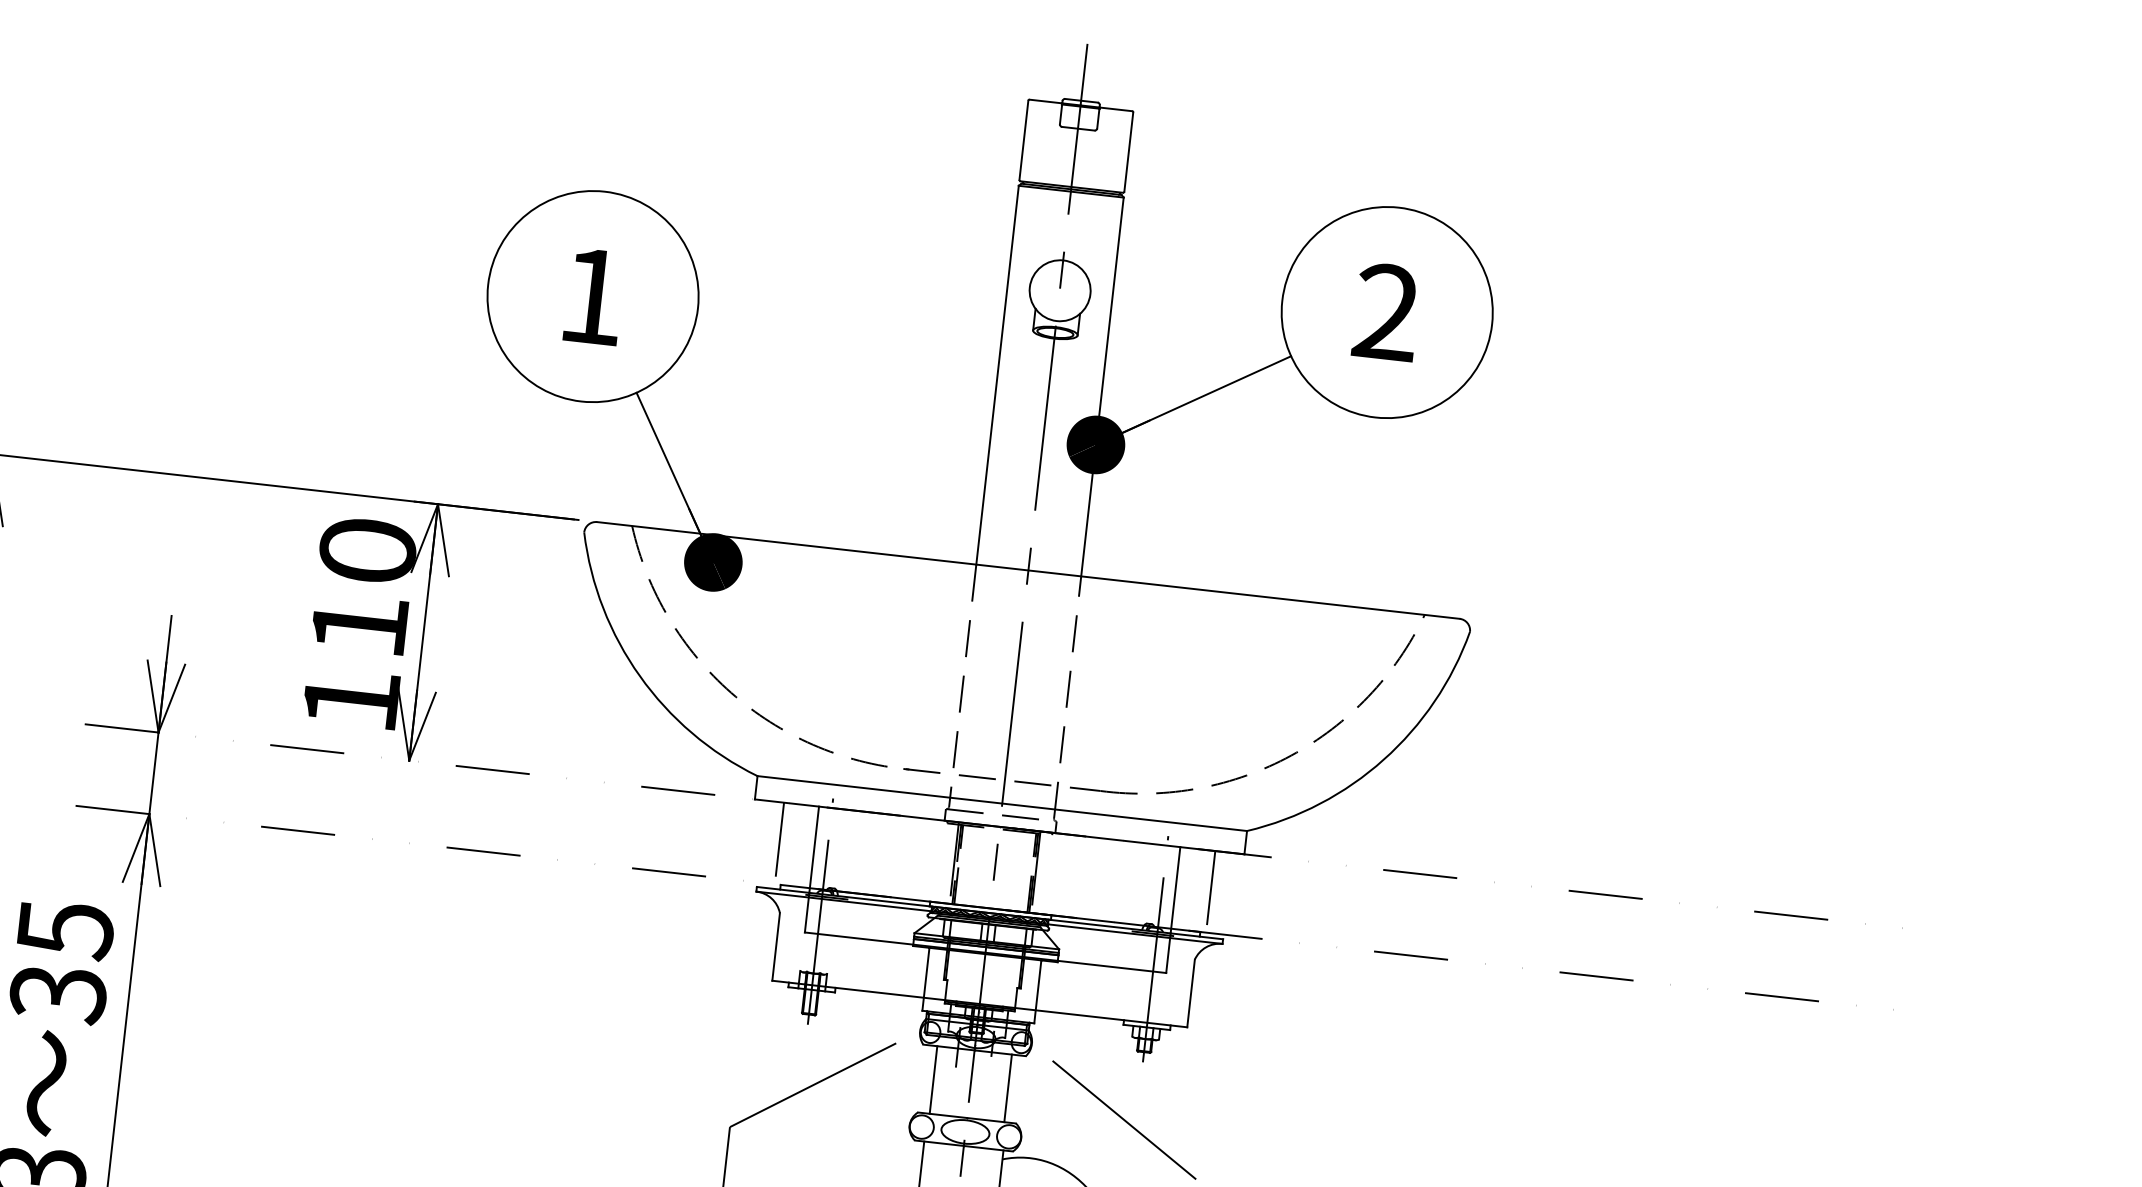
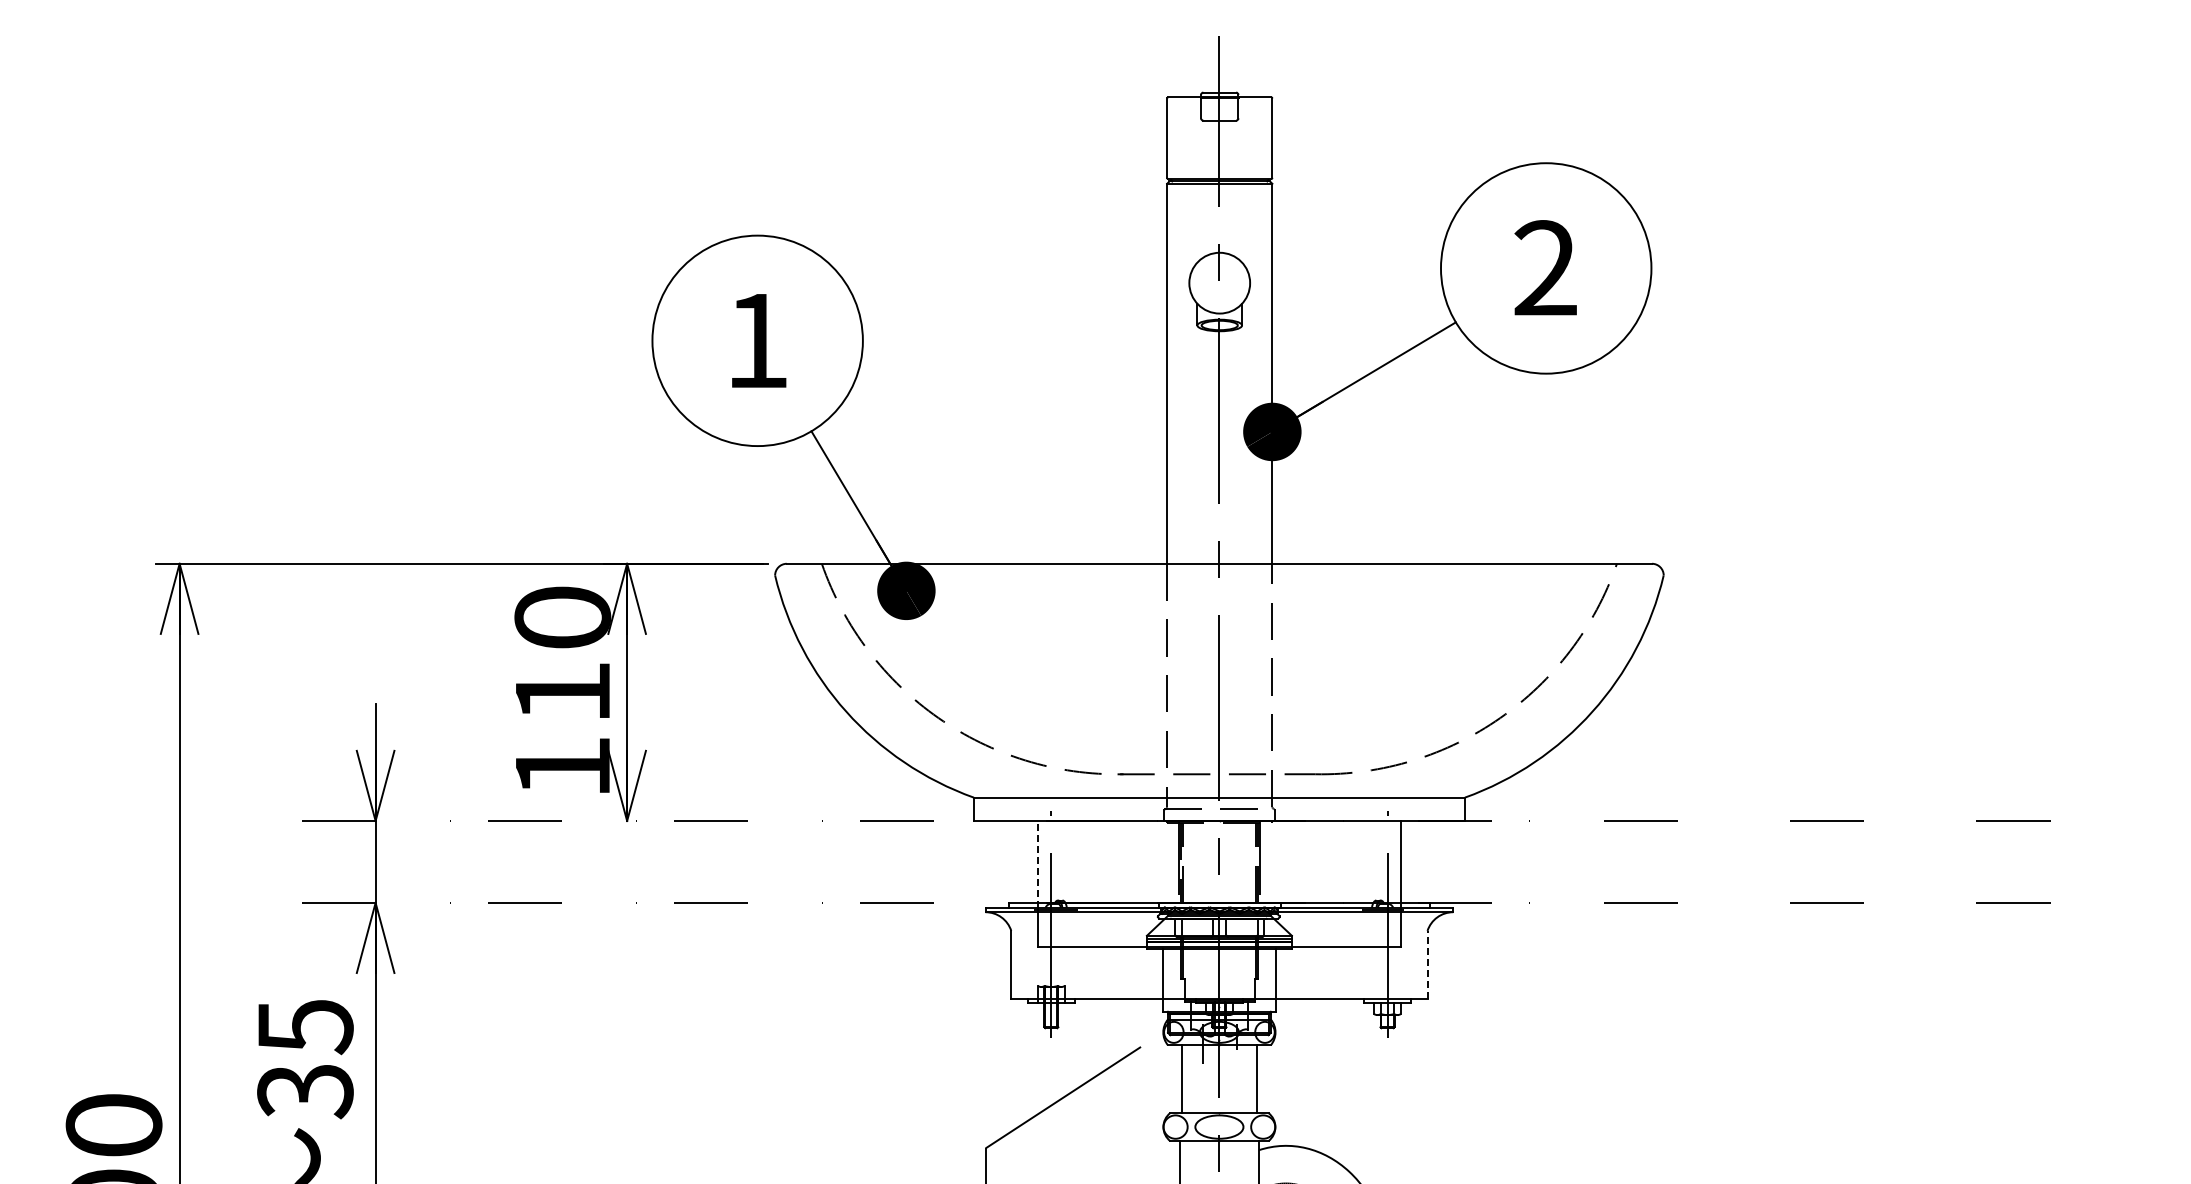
line: (779, 843) -> (1003, 861), removed
line: (814, 848) -> (1038, 863), solid -> dashed
line: (1210, 891) -> (1435, 861), removed
line: (1191, 993) -> (1427, 964), solid -> dashed
line: (1114, 1111) -> (1364, 1090), removed

